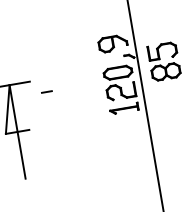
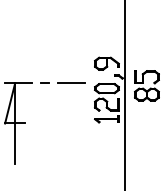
line: (75, 73) -> (71, 83), added
line: (45, 90) -> (44, 82), moved

